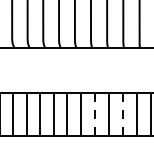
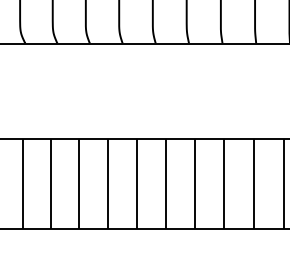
line: (94, 114) -> (194, 183), dashed -> solid
line: (122, 114) -> (253, 183), dashed -> solid

